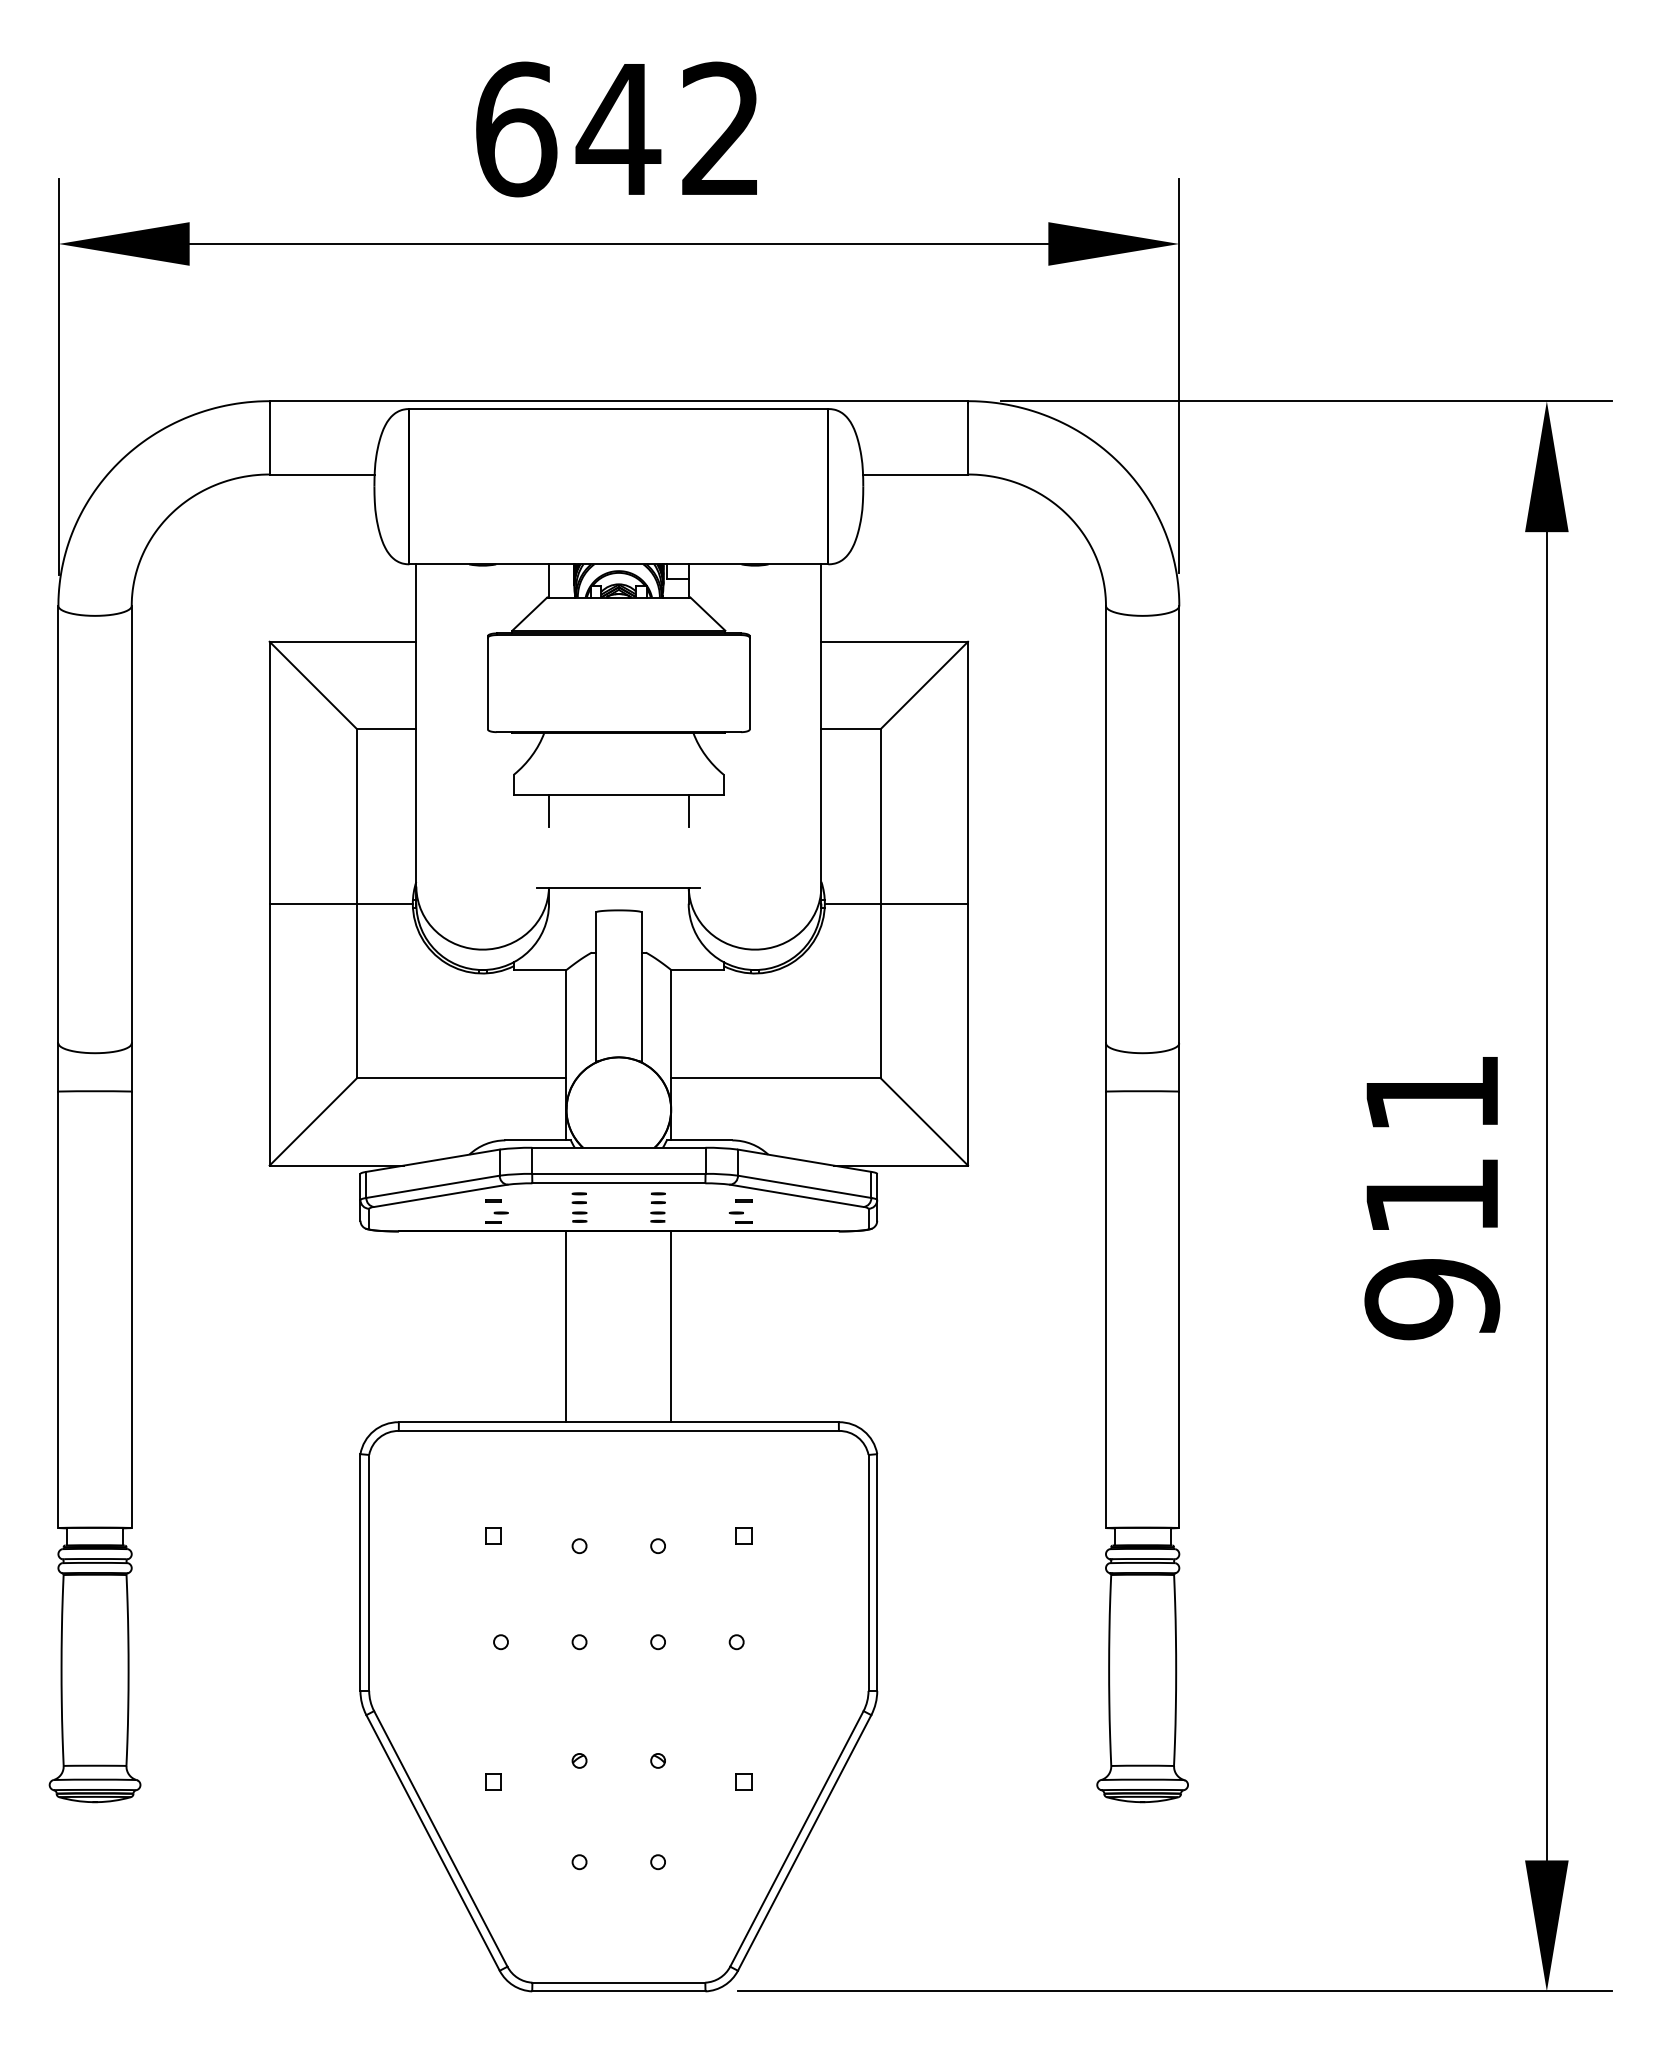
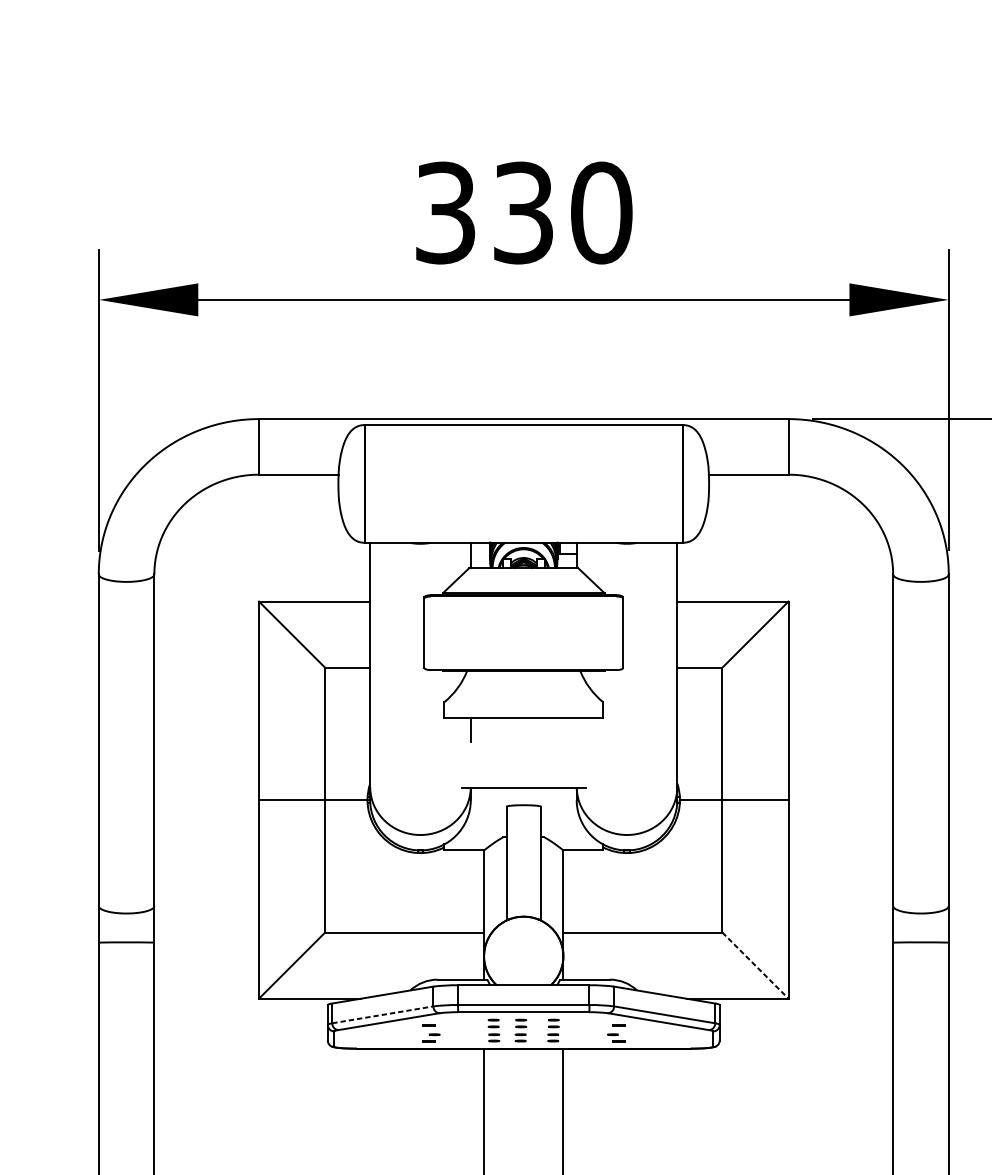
text: (619, 129) -> (524, 213), 642 -> 330
line: (688, 811) -> (576, 730), removed
line: (924, 1121) -> (755, 965), solid -> dashed
line: (433, 1186) -> (383, 1014), solid -> dashed
part: (614, 1207) -> (520, 1030), added

